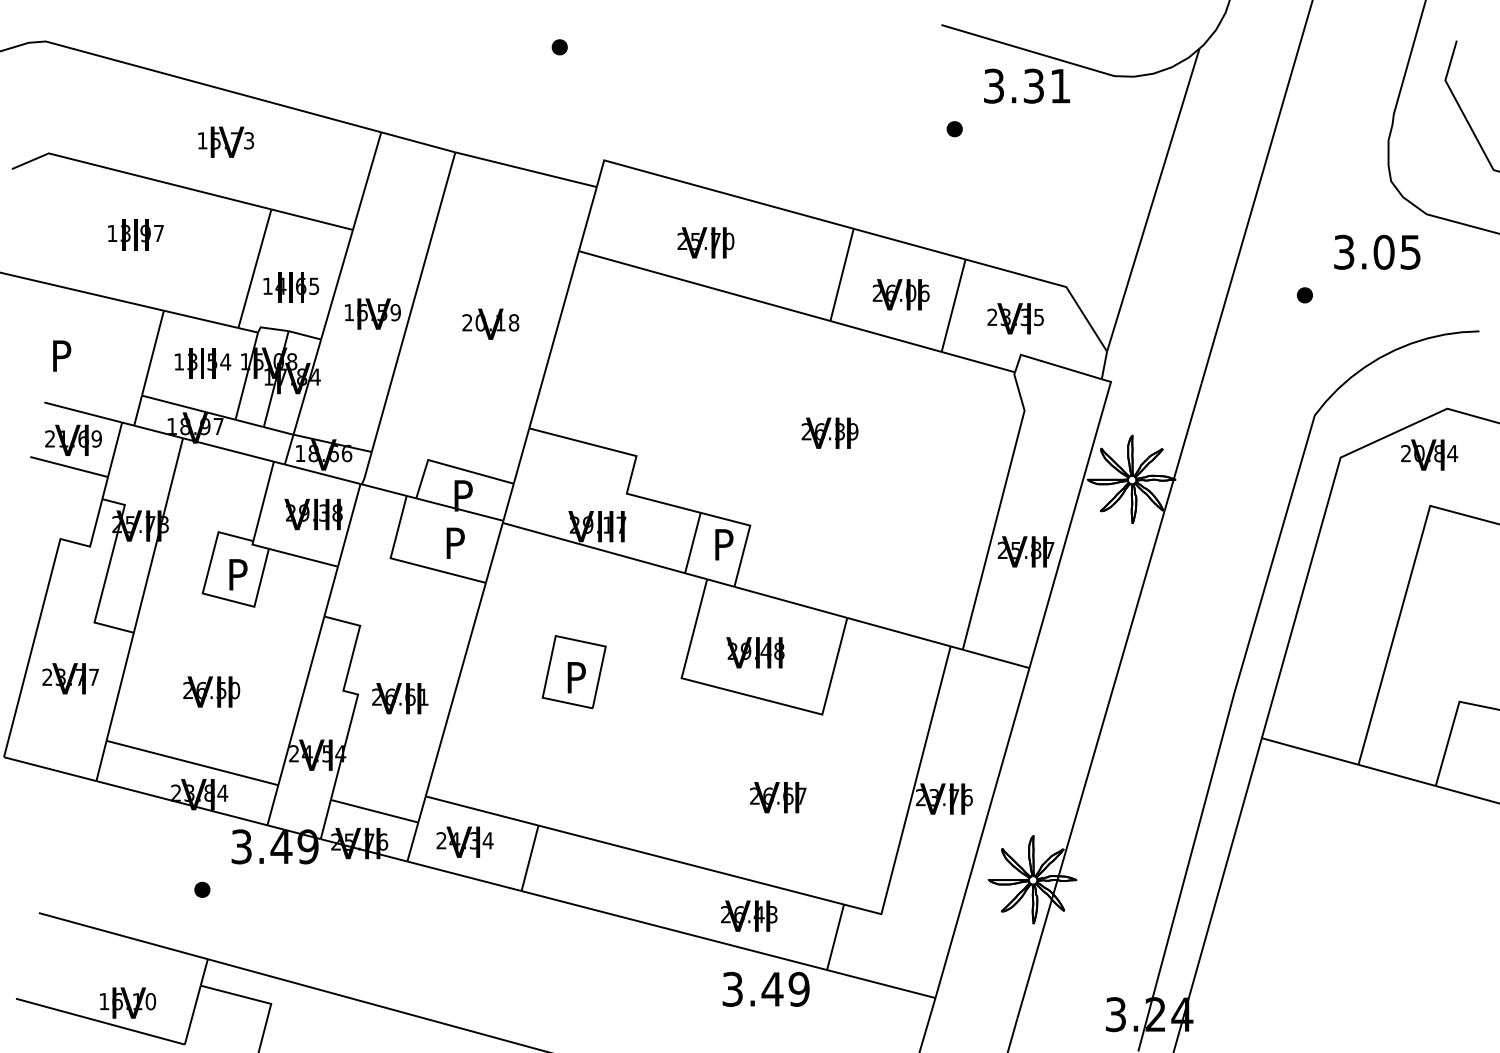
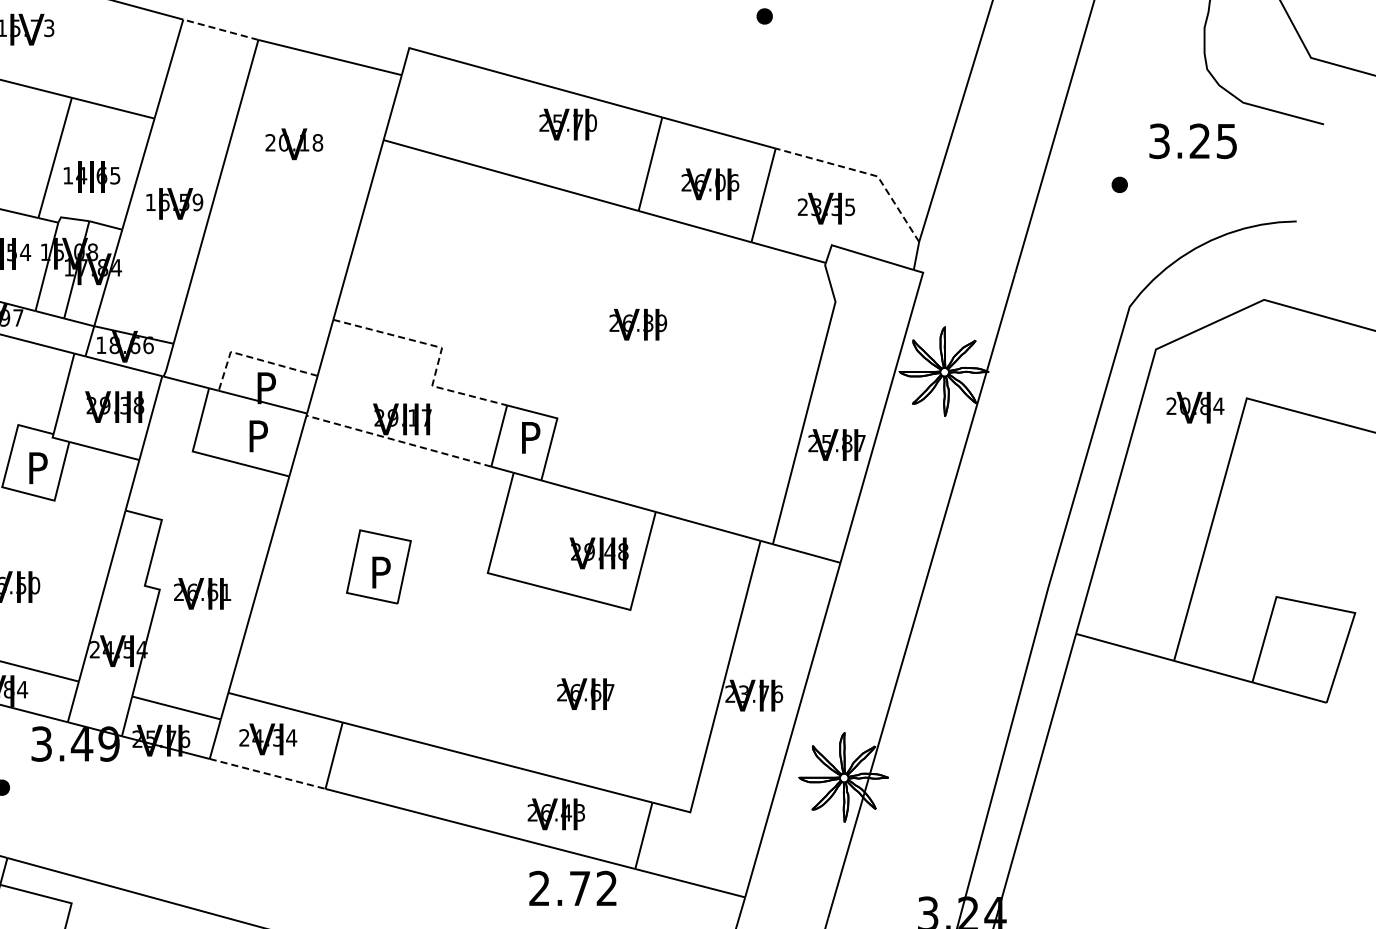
line: (417, 142) -> (220, 29), solid -> dashed
text: (705, 242) -> (567, 124), moved
text: (1383, 251) -> (1199, 140), 3.05 -> 3.25
line: (1052, 283) -> (863, 172), solid -> dashed
text: (490, 323) -> (294, 143), moved
text: (1429, 454) -> (1195, 407), moved
line: (635, 459) -> (441, 351), solid -> dashed
line: (450, 466) -> (253, 358), solid -> dashed
line: (593, 548) -> (398, 441), solid -> dashed
text: (755, 652) -> (599, 553), moved
line: (464, 876) -> (267, 774), solid -> dashed
text: (765, 989) -> (572, 888), 3.49 -> 2.72

